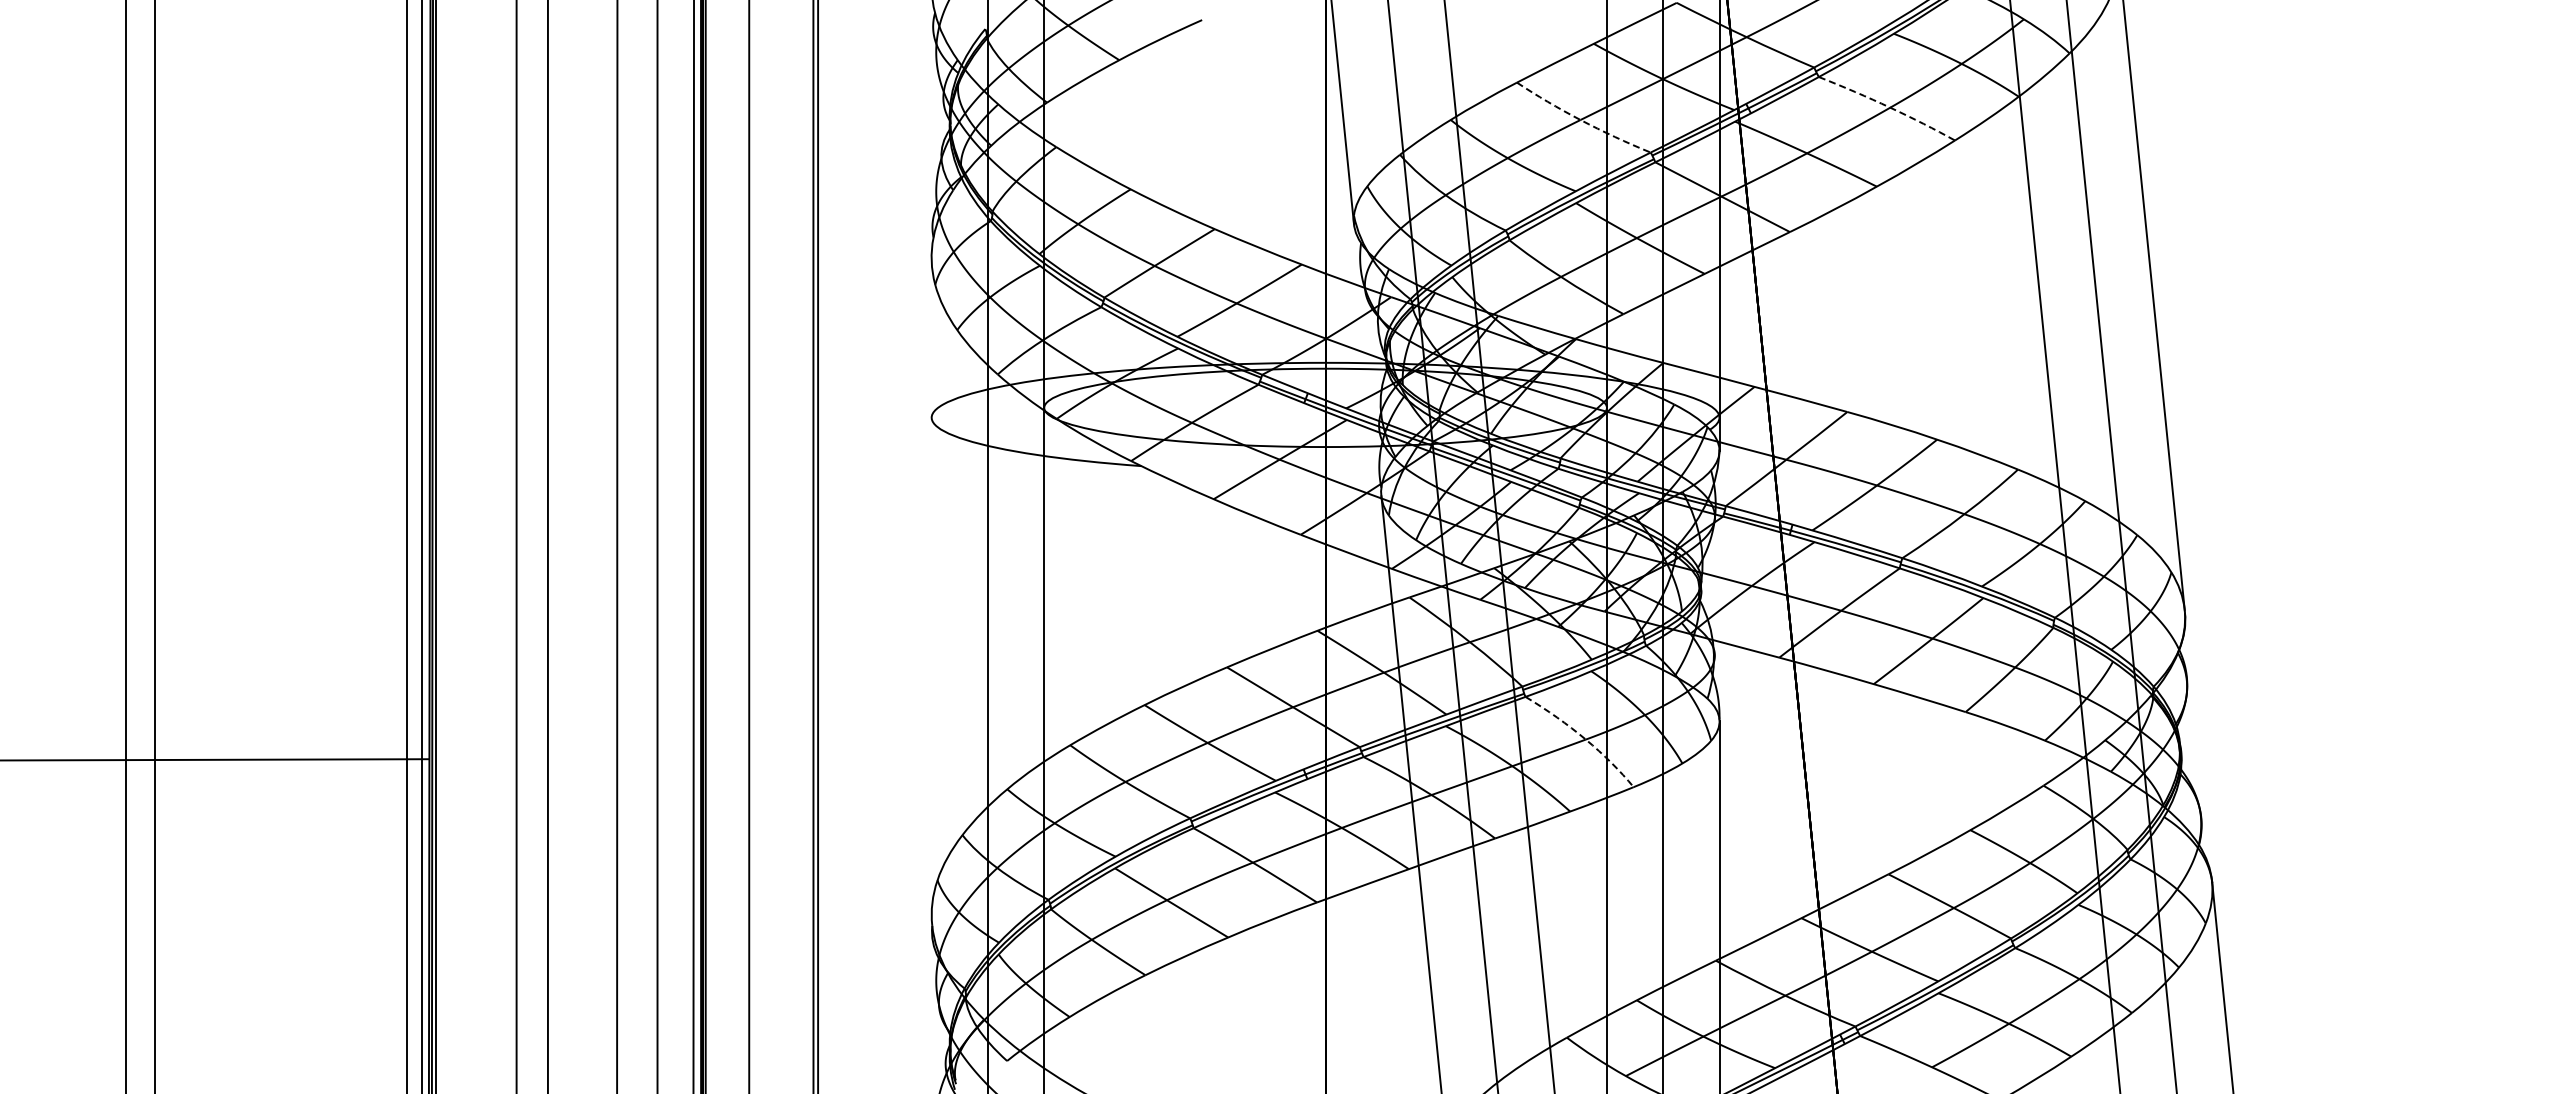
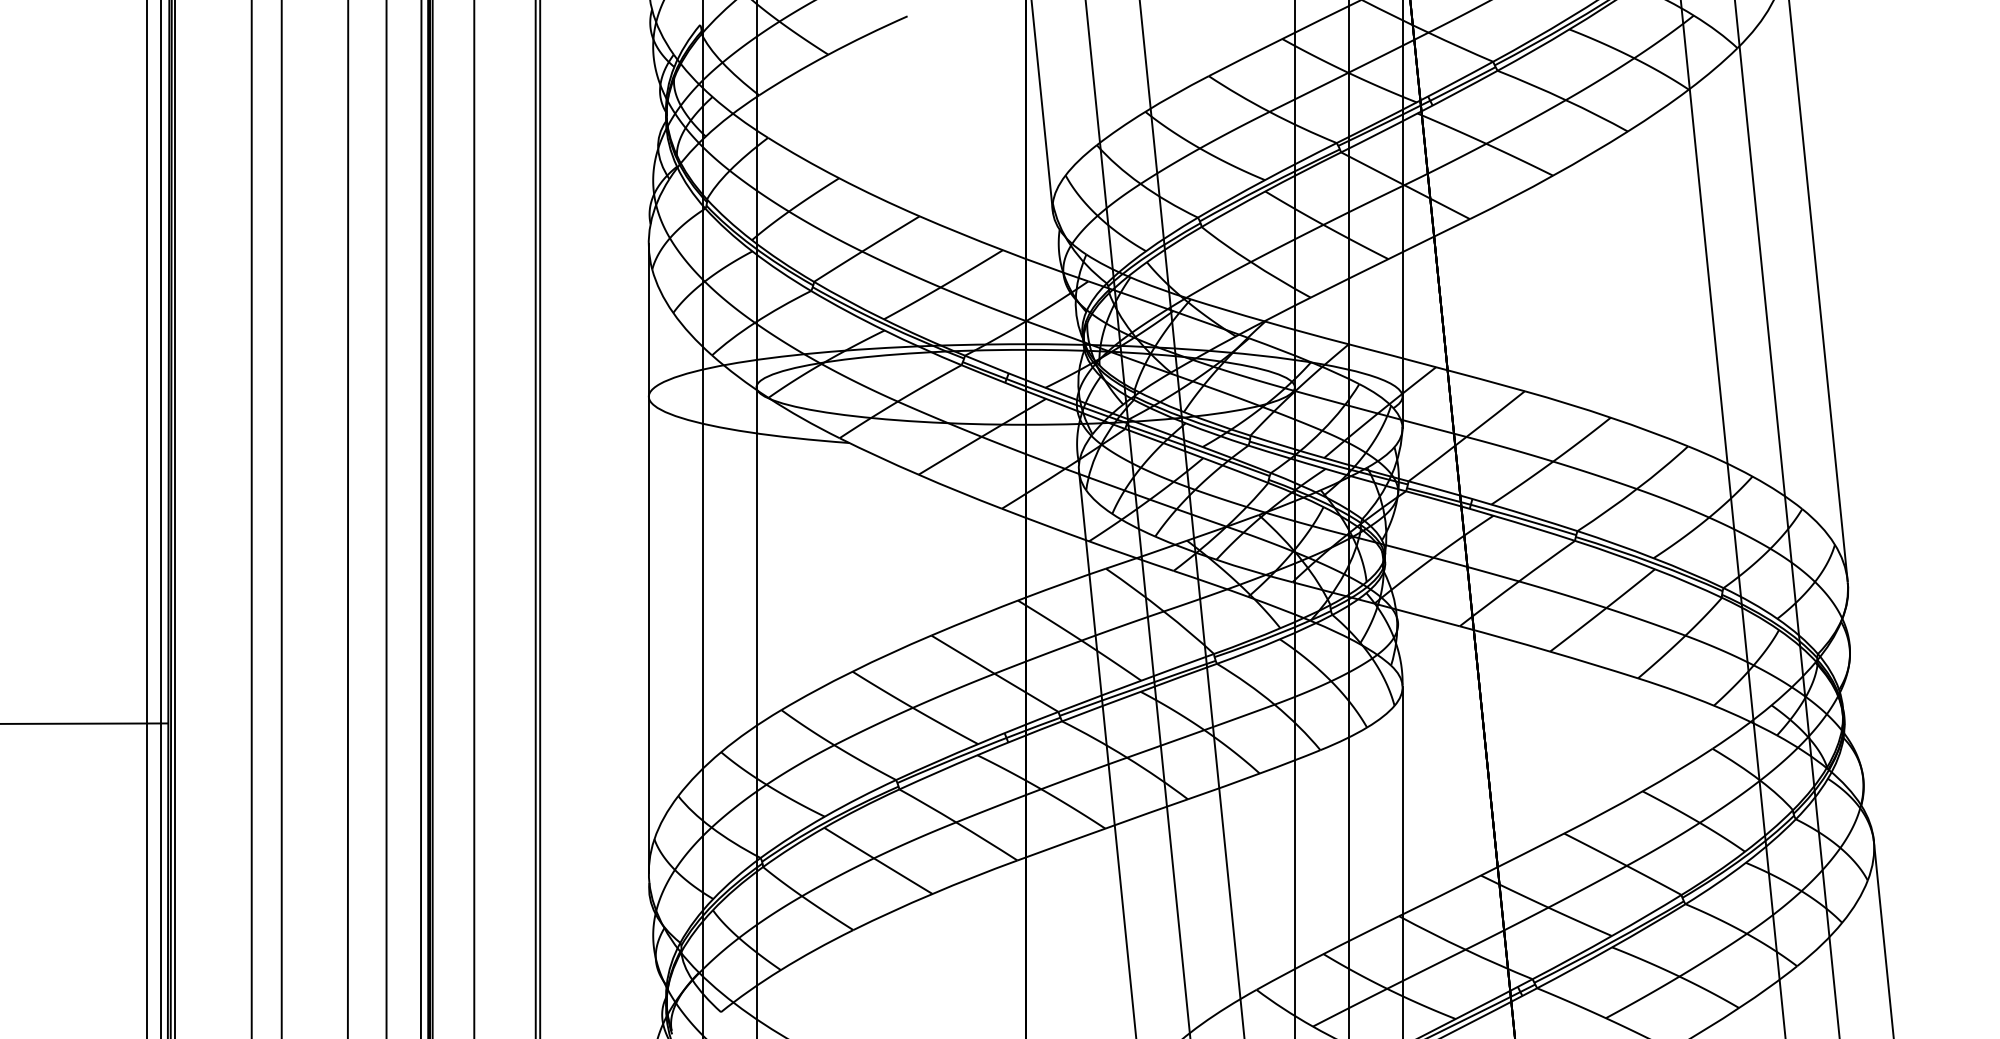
arc: (1889, 107) -> (1565, 99), dashed -> solid
arc: (1580, 120) -> (1269, 112), dashed -> solid
line: (931, 586) -> (648, 558), added
arc: (1584, 738) -> (1273, 703), dashed -> solid

